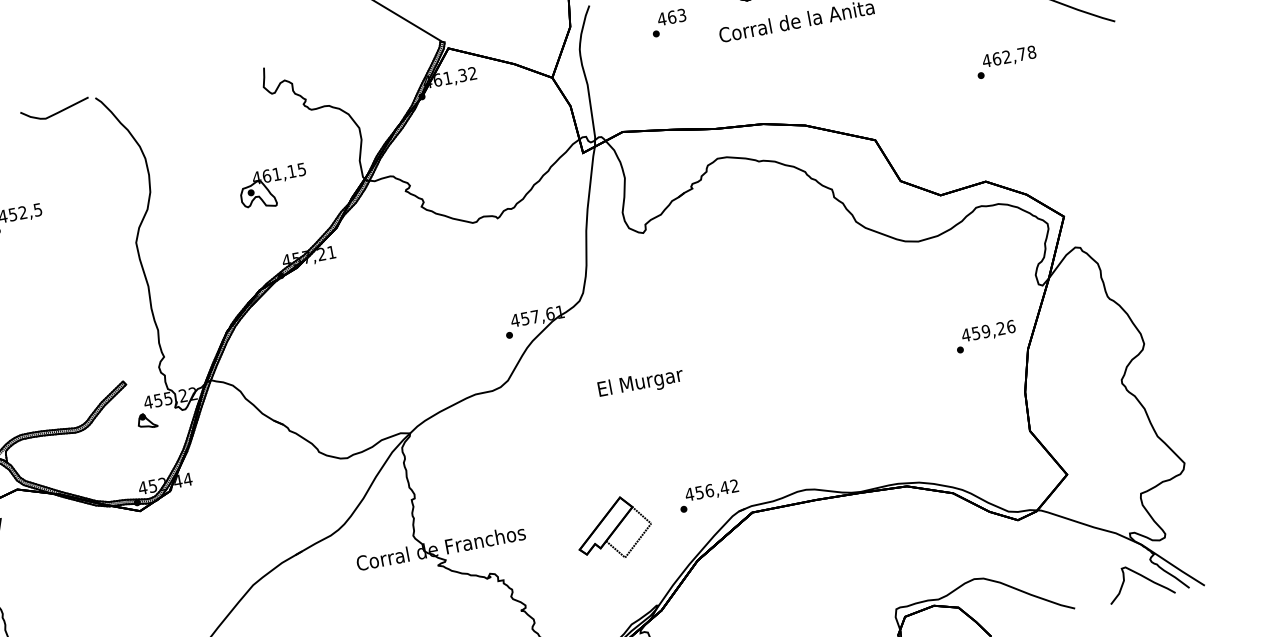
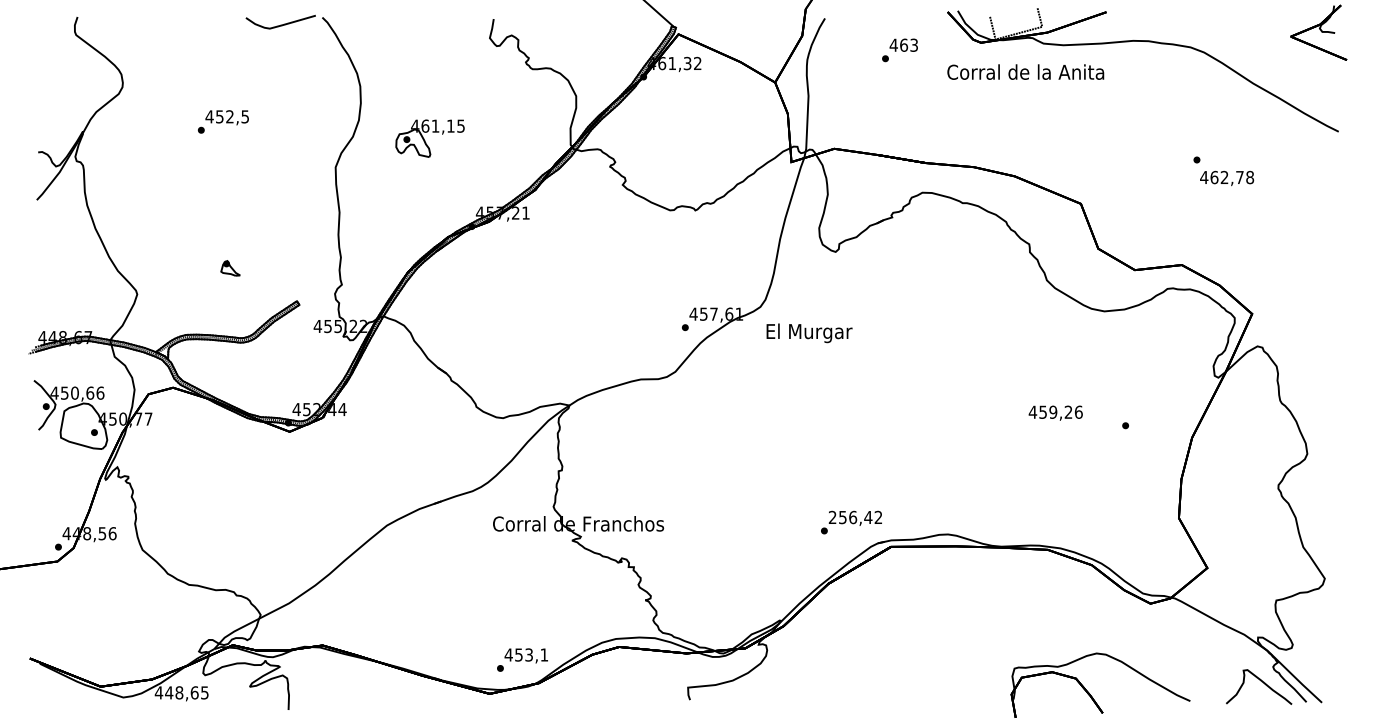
text: (1009, 57) -> (1227, 178), moved
part: (273, 187) -> (429, 138), moved
text: (988, 331) -> (1055, 412), moved
text: (640, 383) -> (809, 333), moved
part: (147, 420) -> (230, 268), moved
text: (689, 493) -> (832, 516), 456,42 -> 256,42
part: (613, 528) -> (751, 536), removed

